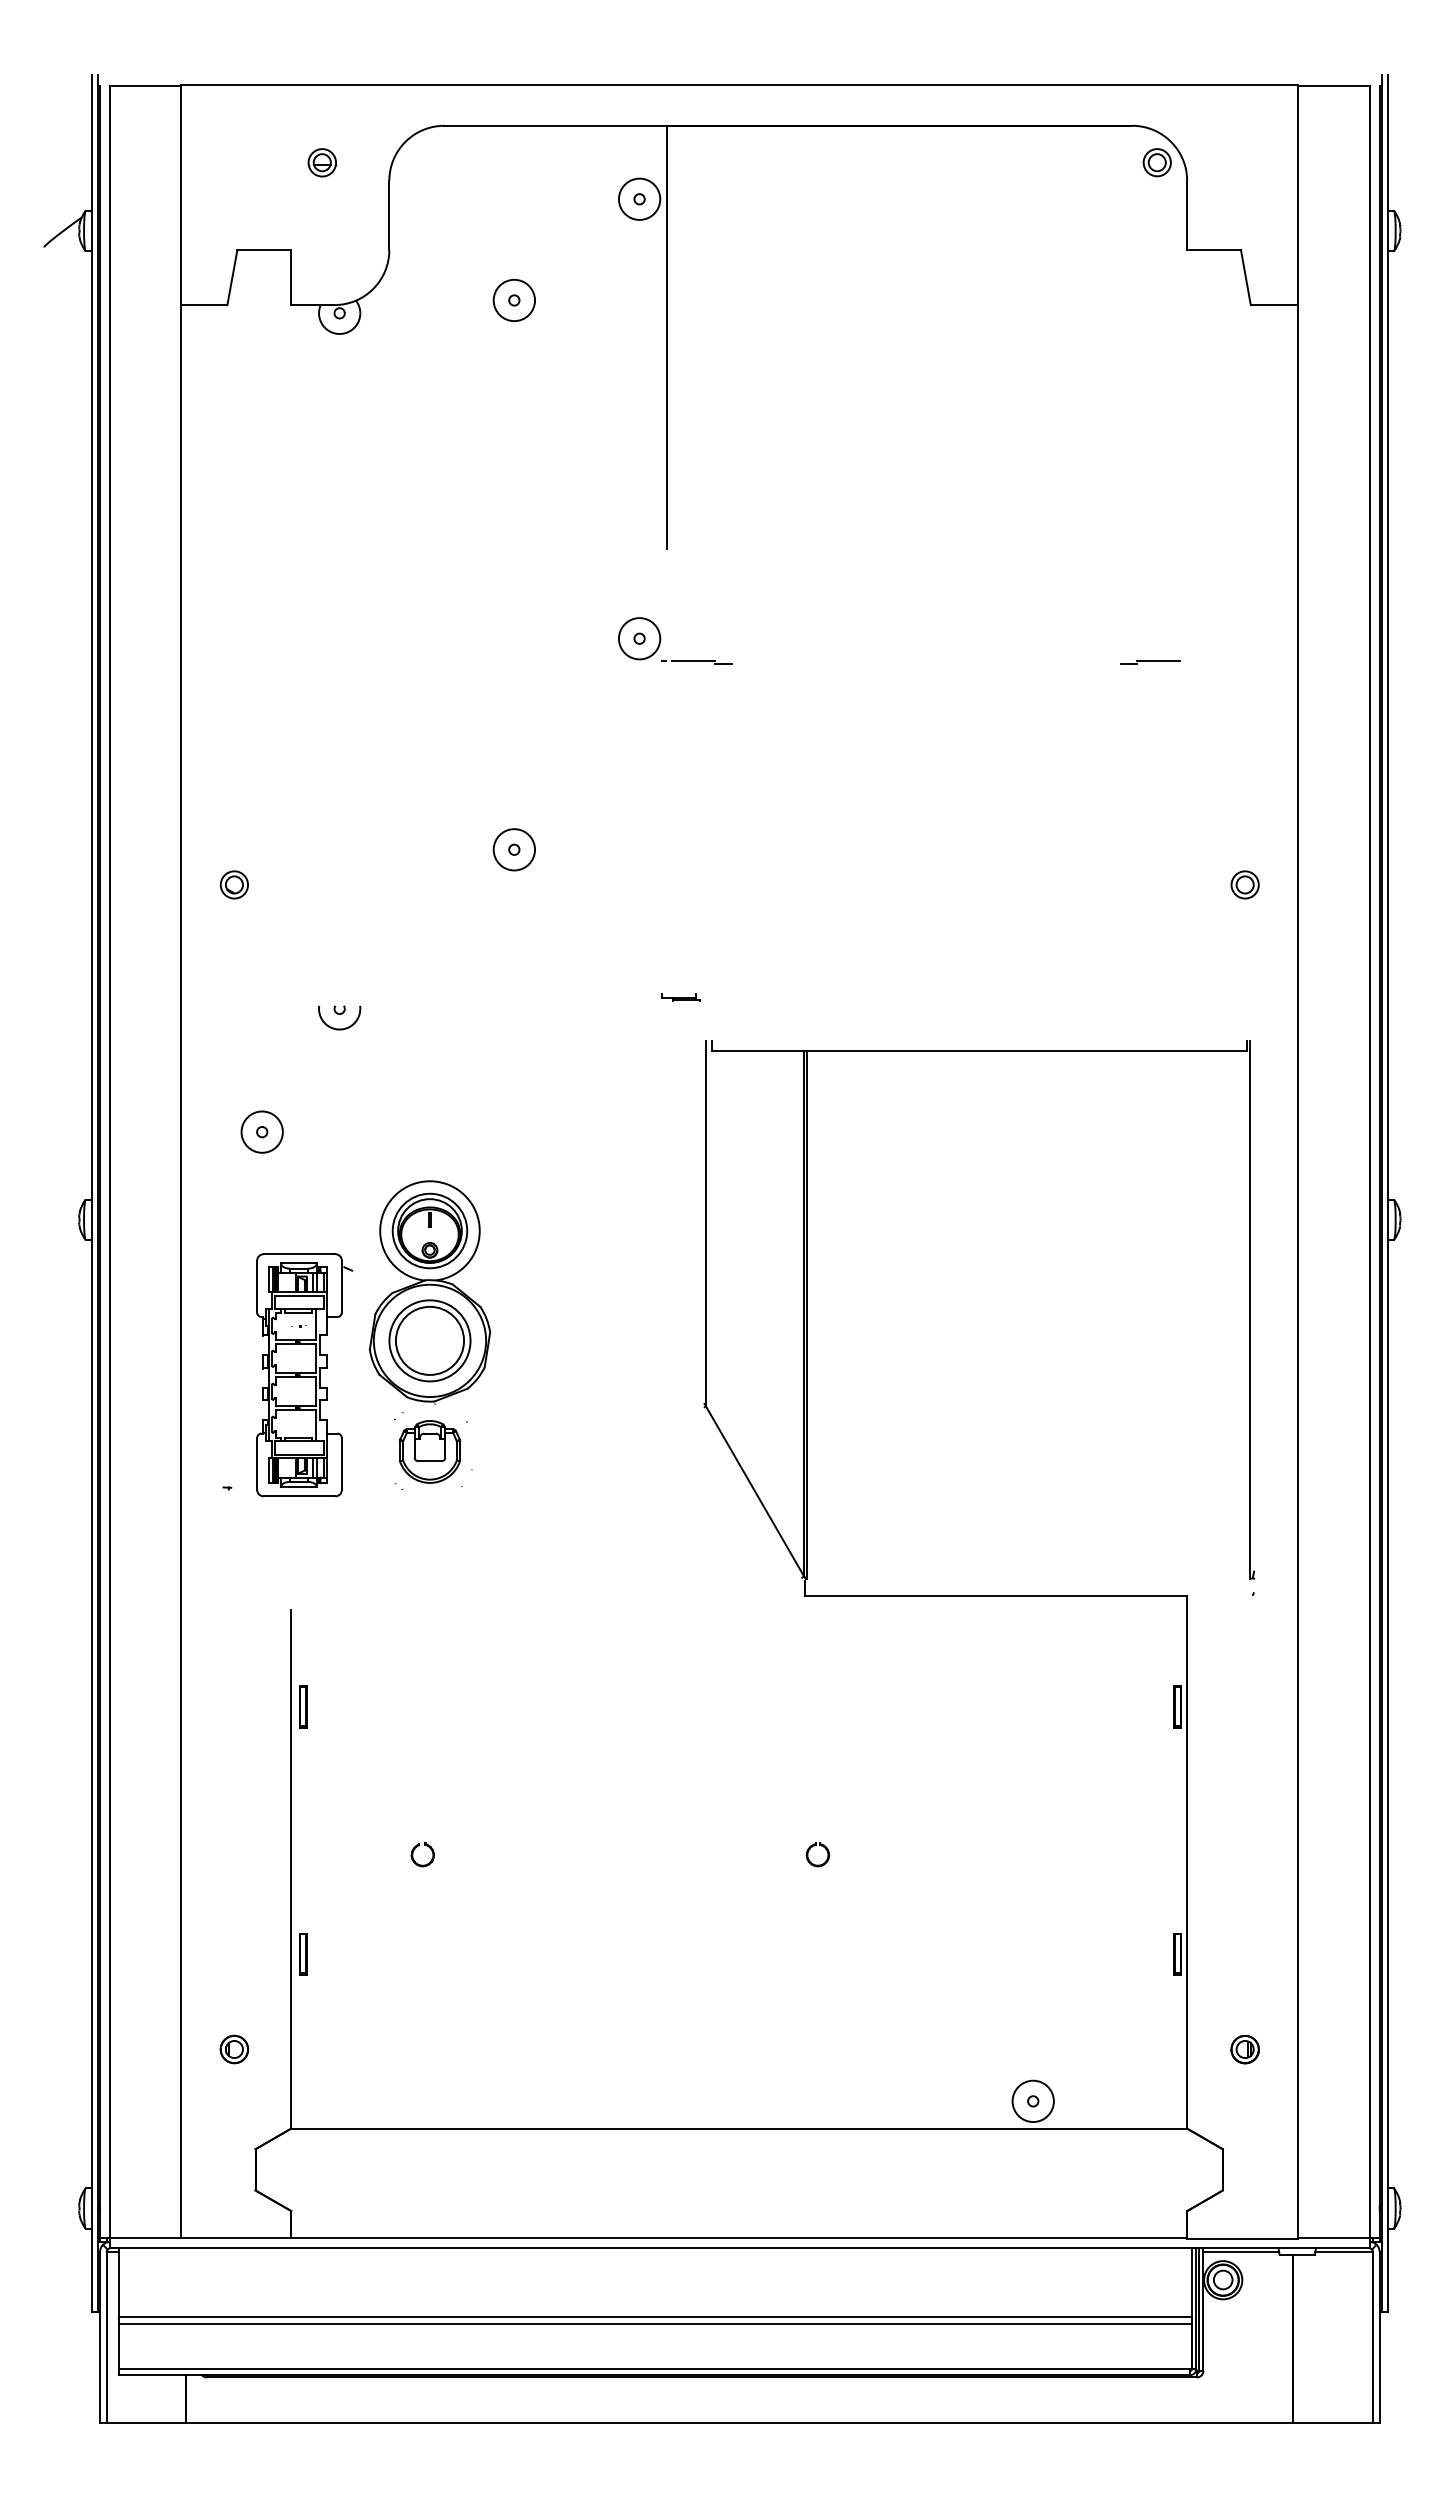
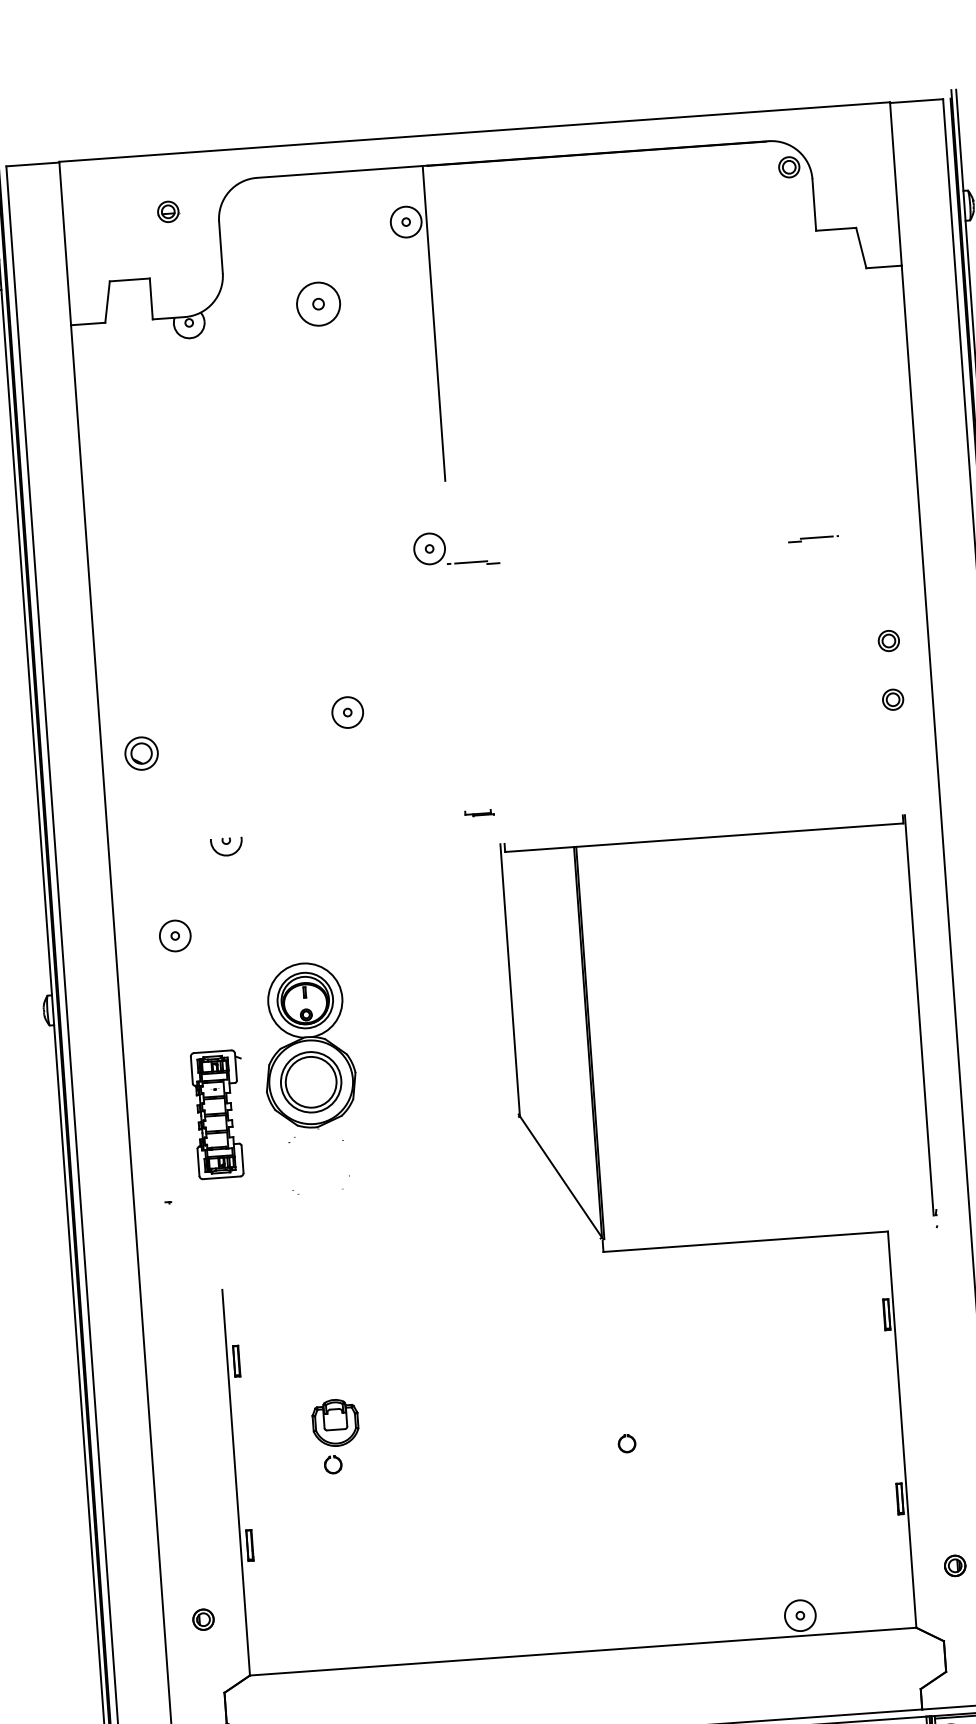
part: (513, 299) -> (317, 303), size x1.4
part: (1244, 805) -> (888, 640), added
part: (233, 884) -> (140, 753), size x1.6
part: (304, 1375) -> (219, 1114), size x0.7
part: (429, 1451) -> (335, 1422), moved

